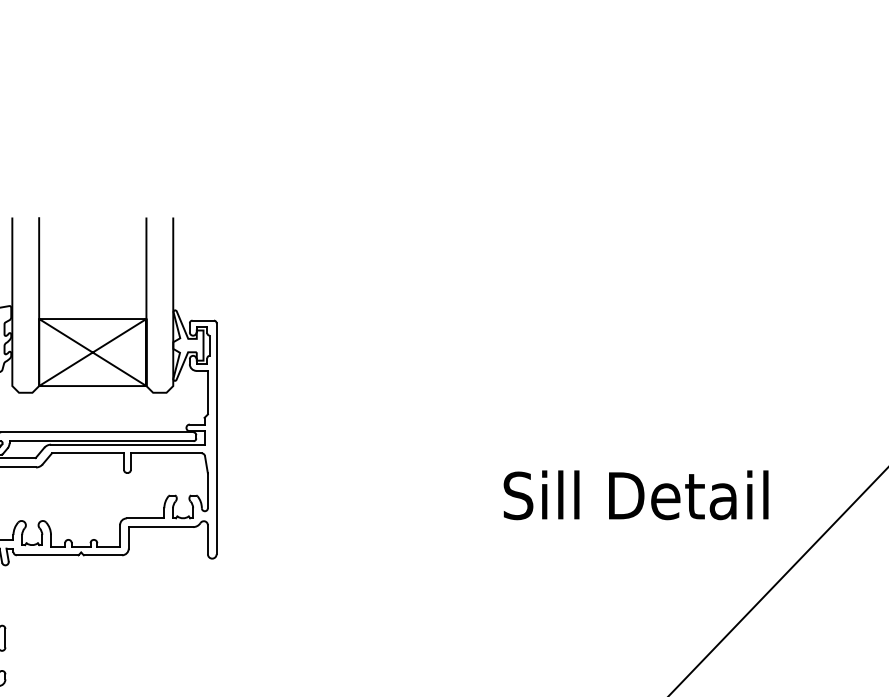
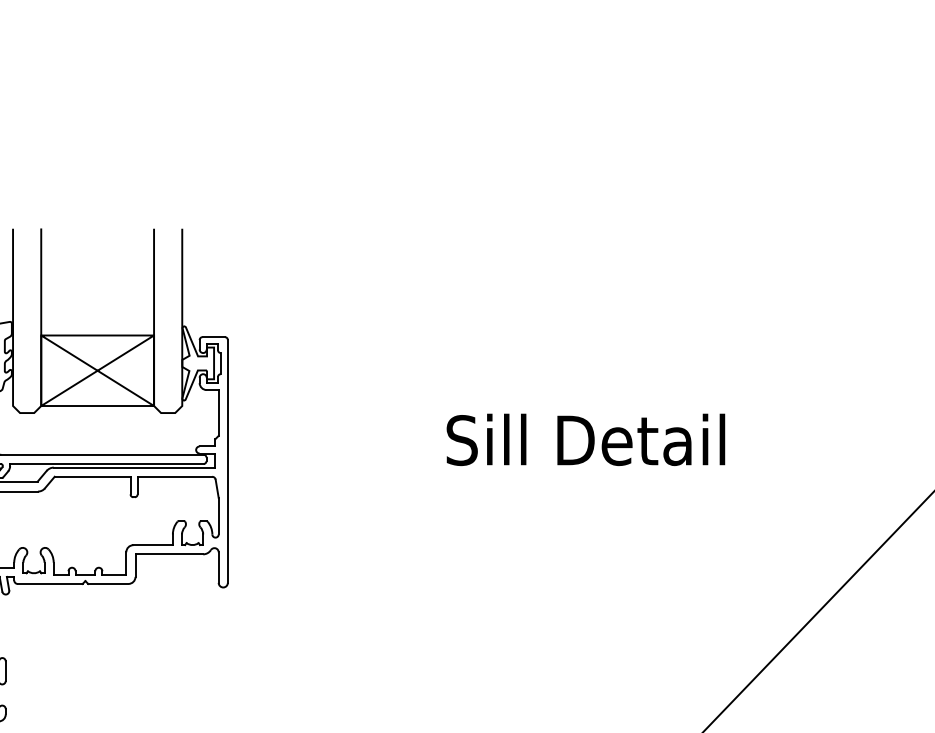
text: (635, 495) -> (585, 440), moved

